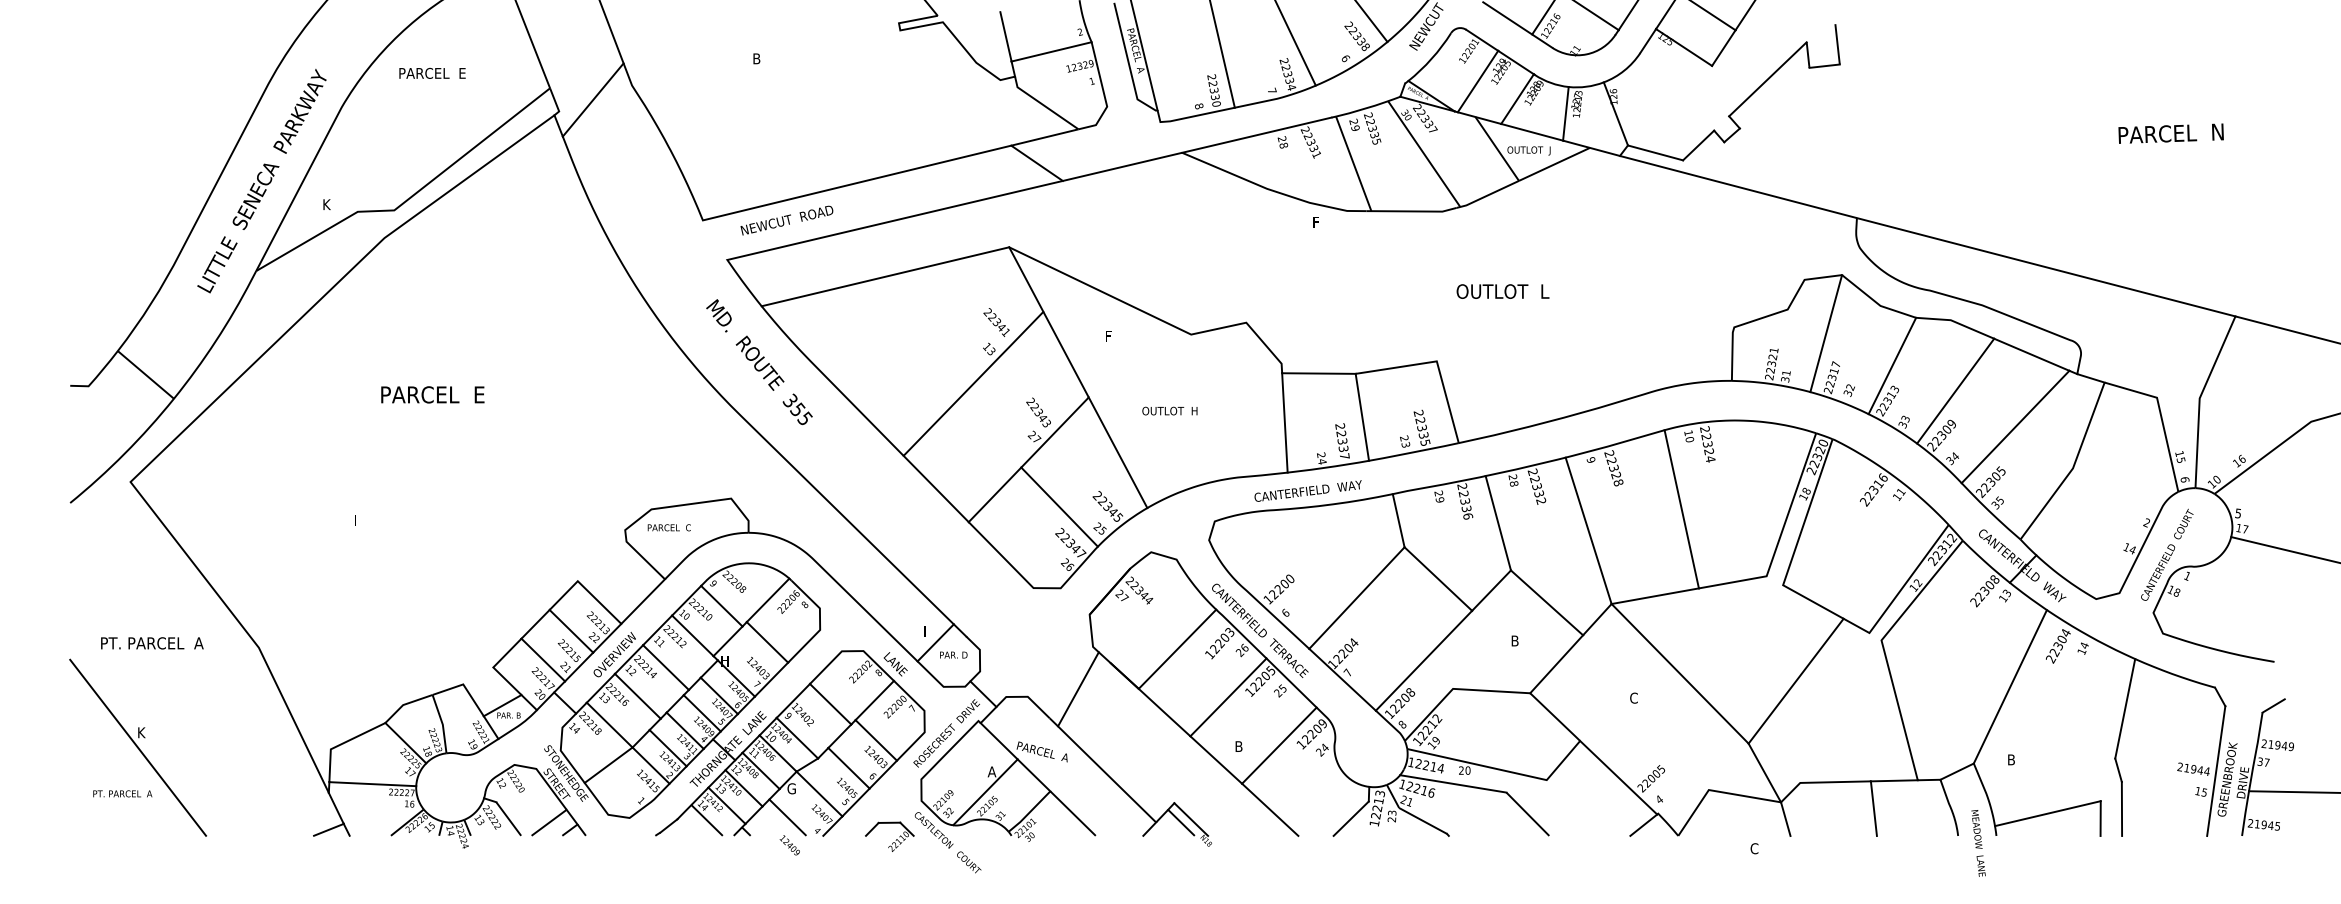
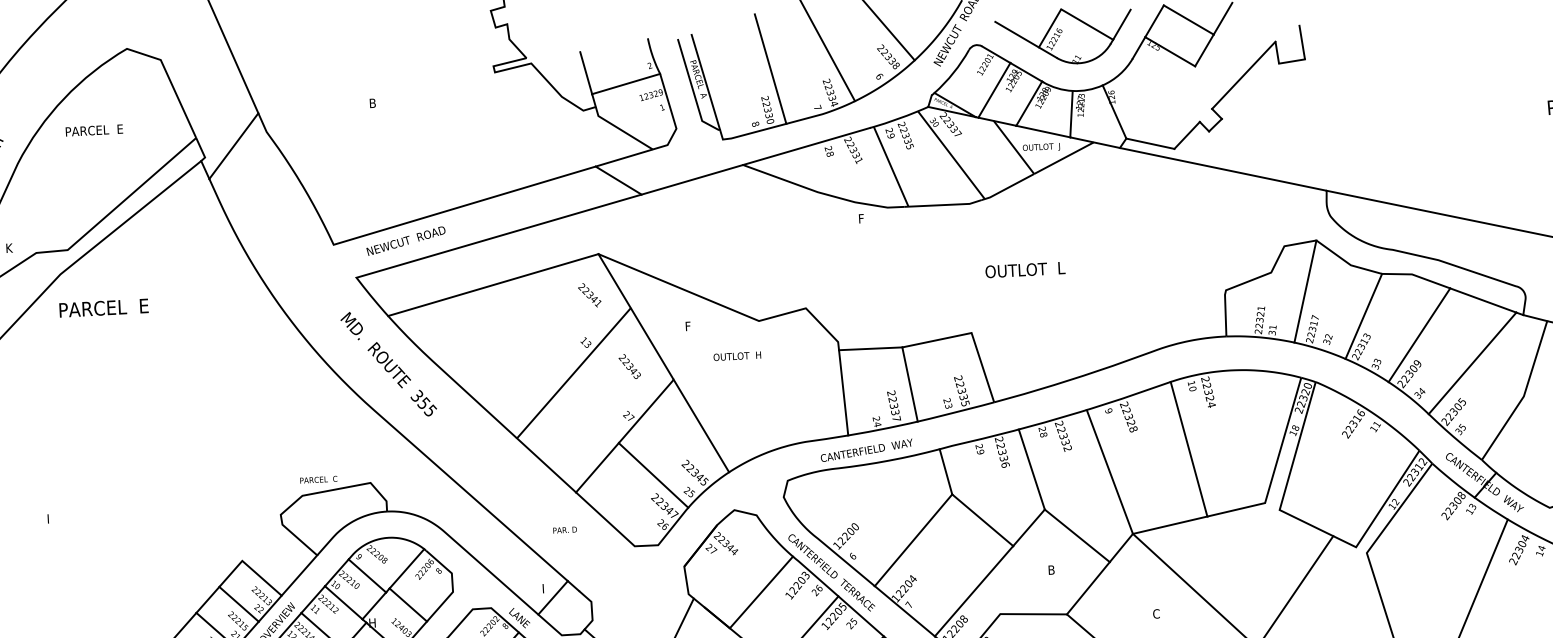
text: (996, 322) -> (589, 295), moved
text: (432, 394) -> (103, 307), moved
text: (1169, 410) -> (736, 355), moved
text: (1038, 412) -> (629, 366), moved
text: (668, 527) -> (318, 479), moved
text: (953, 654) -> (564, 529), moved

